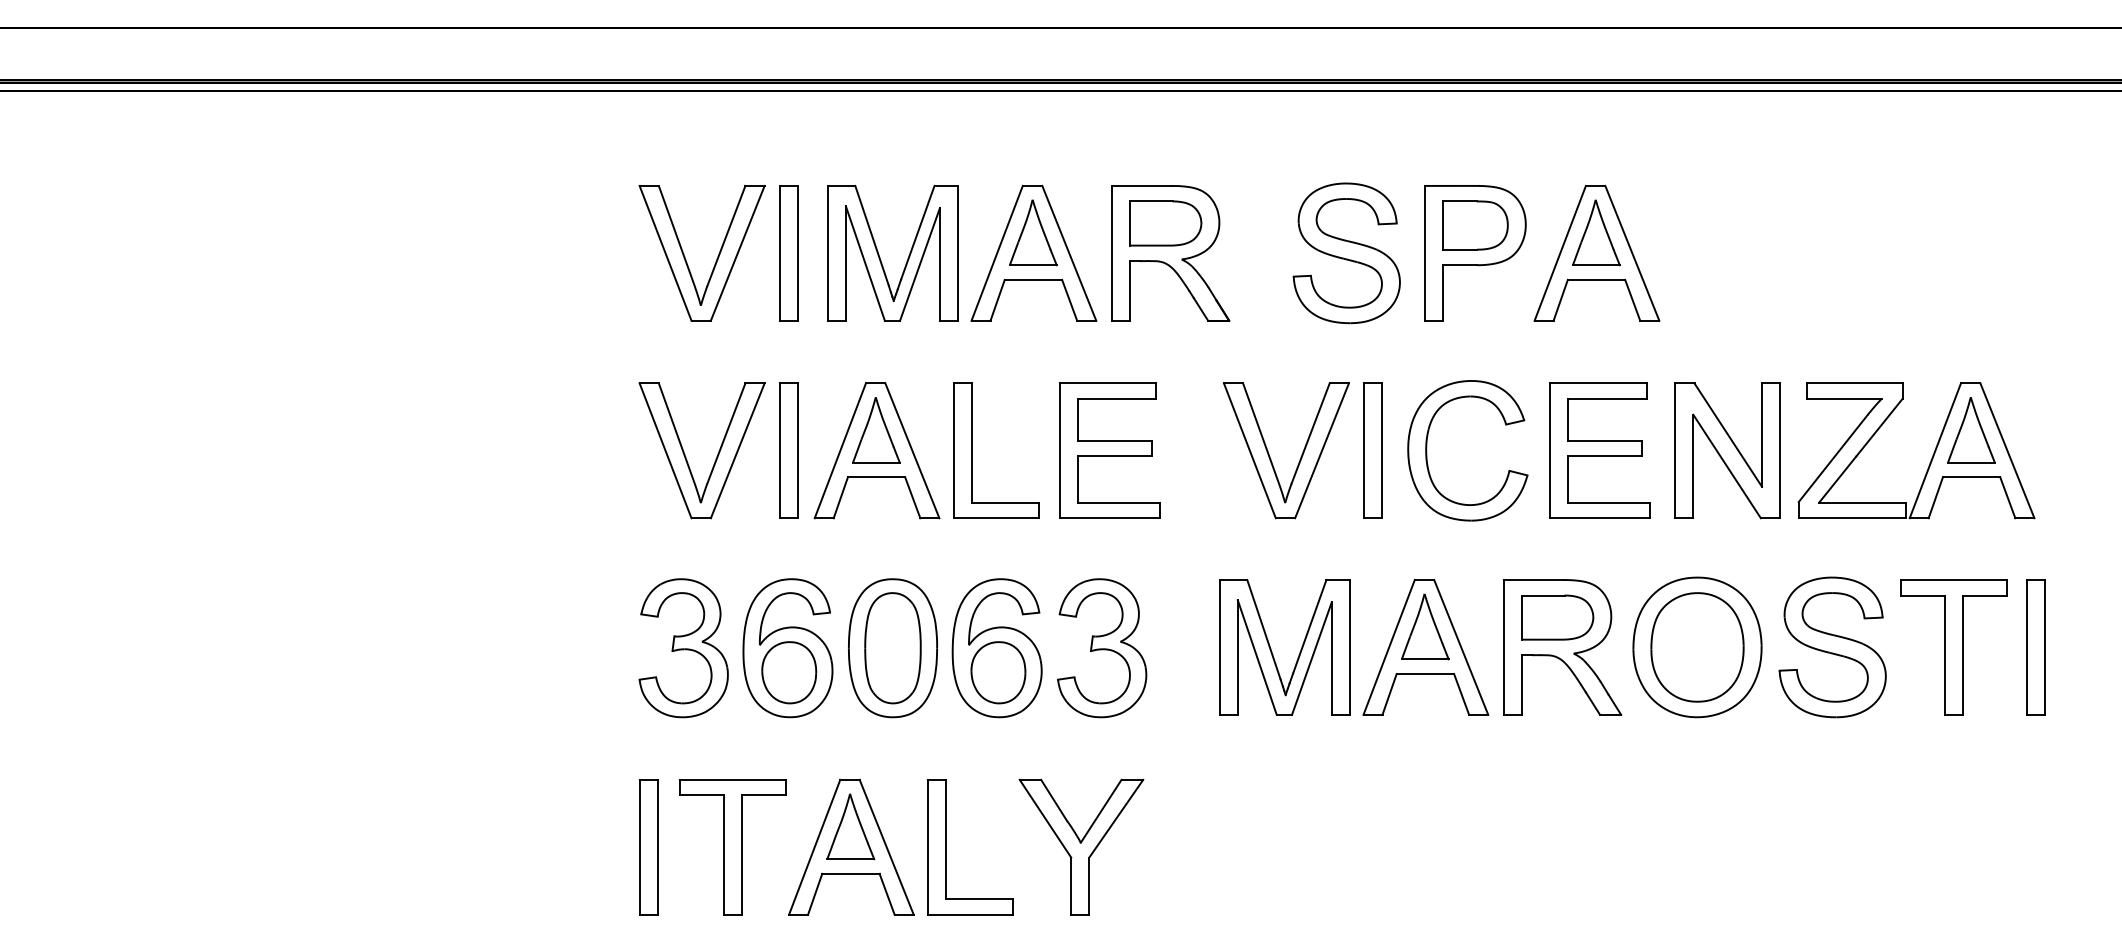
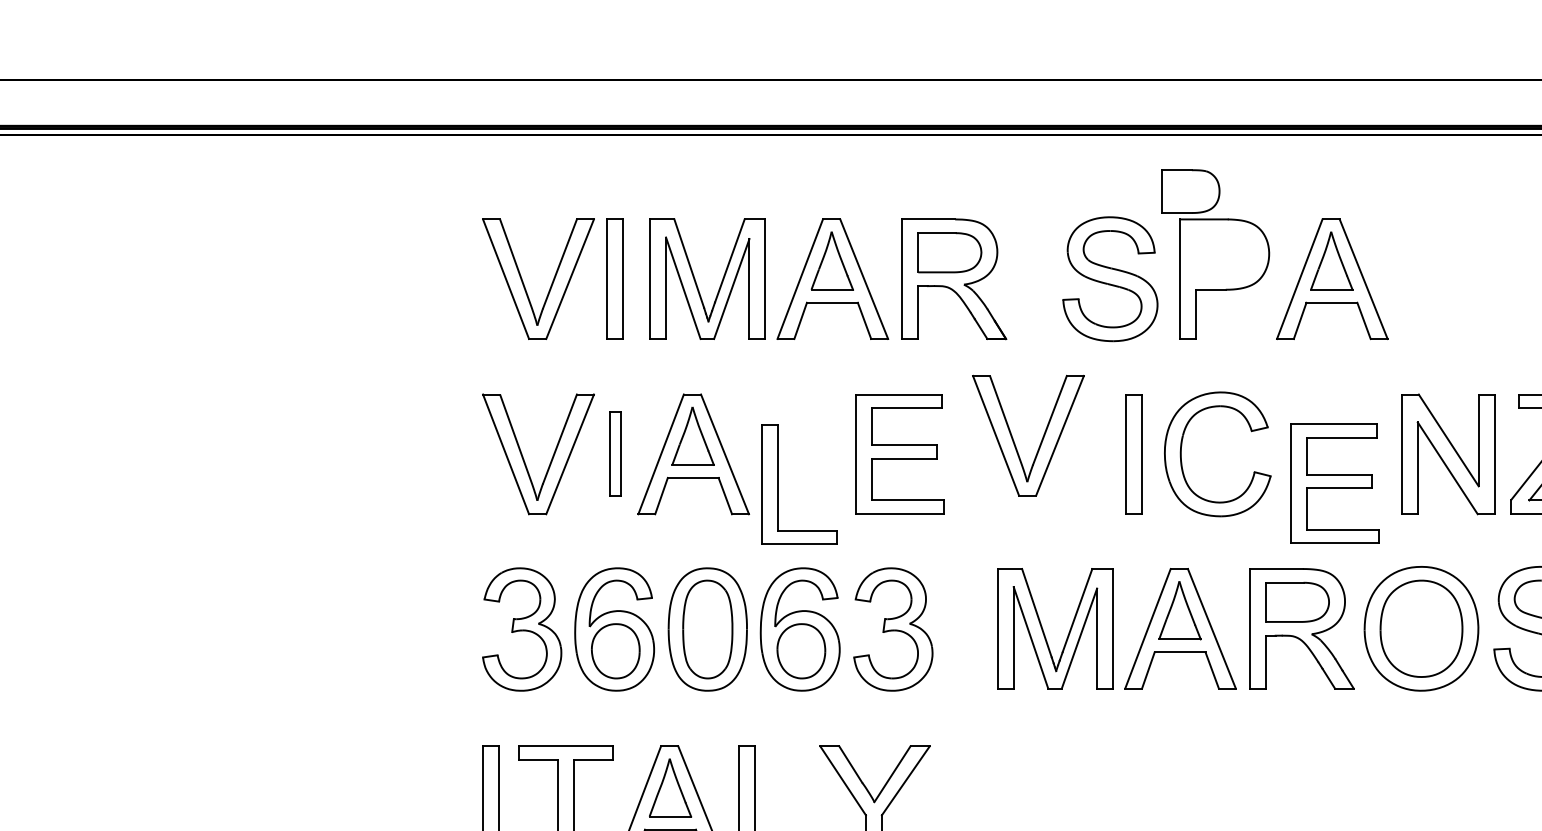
part: (1475, 225) -> (1190, 191), moved
part: (788, 450) -> (615, 454), size x0.7
part: (972, 450) -> (778, 484), moved
part: (1599, 450) -> (1334, 483), moved
part: (1301, 454) -> (1041, 439), moved

